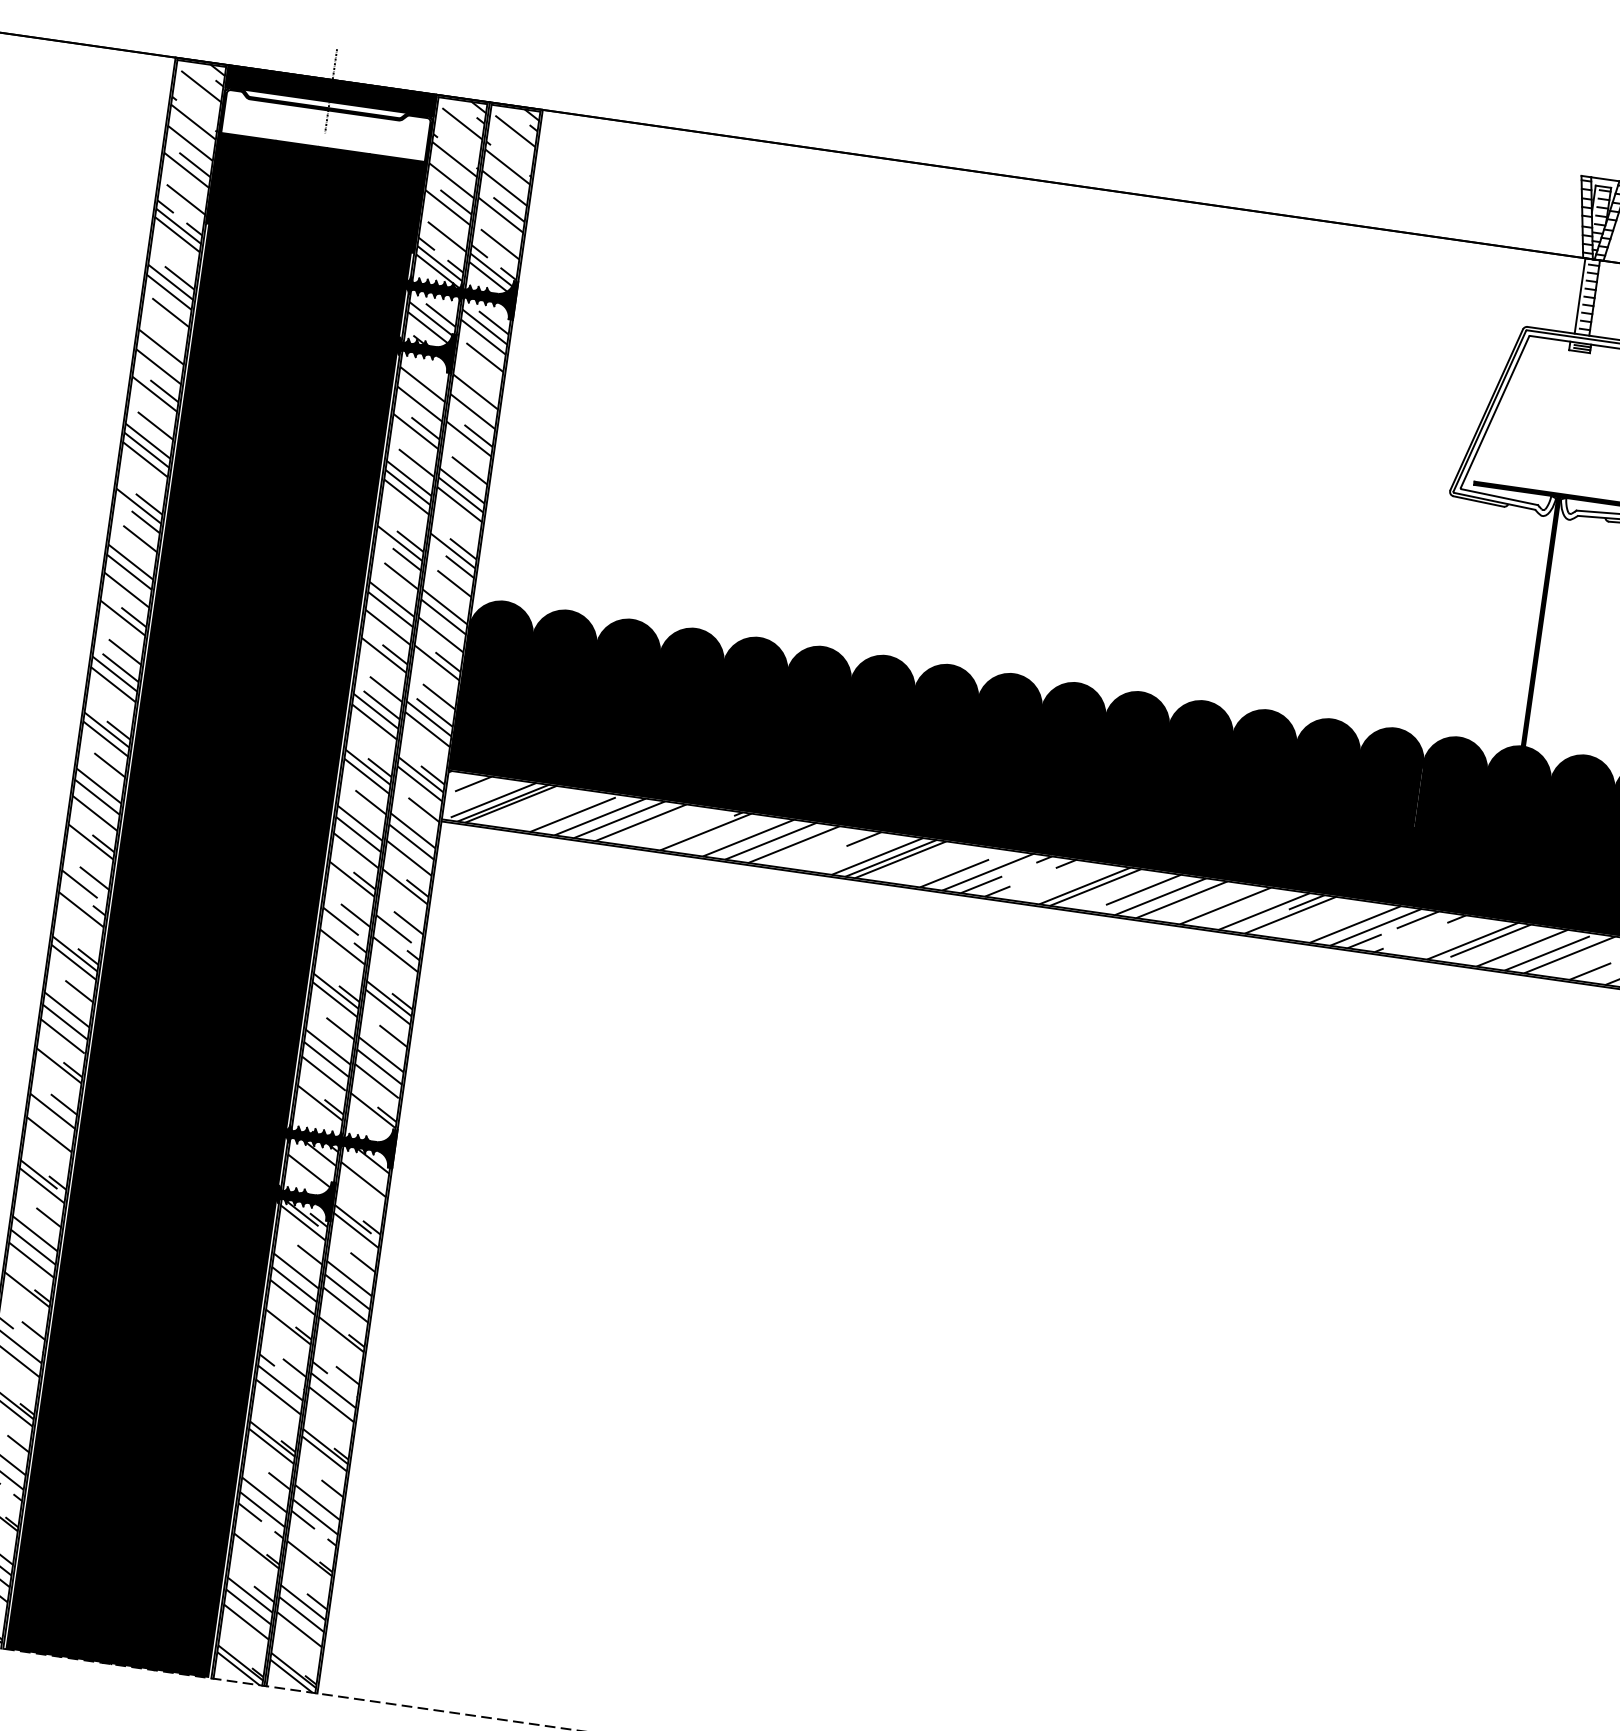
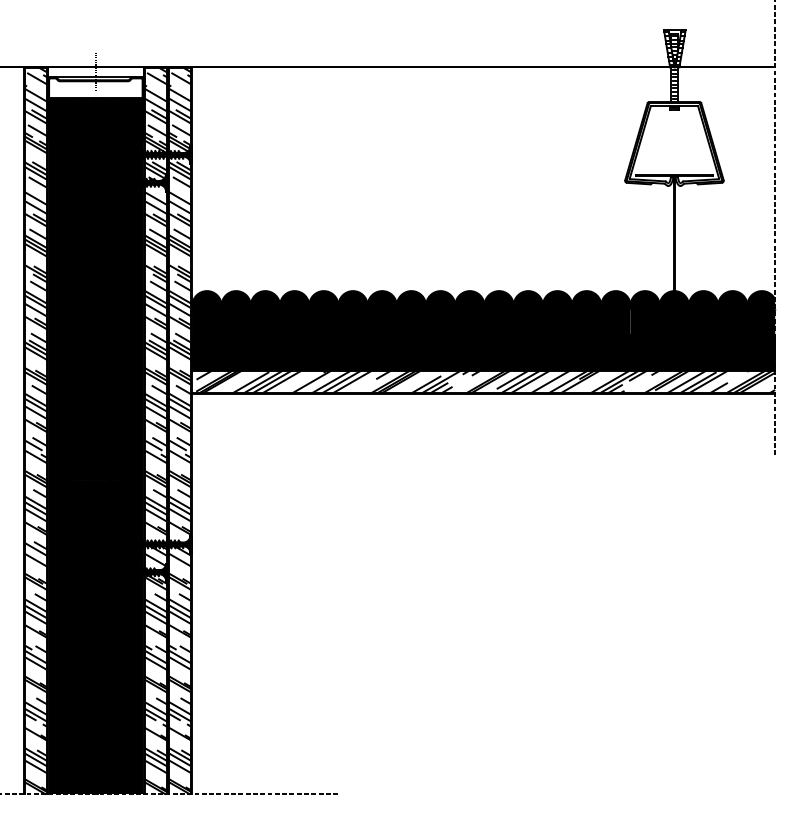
fill: (330, 91) -> (95, 72), removed

